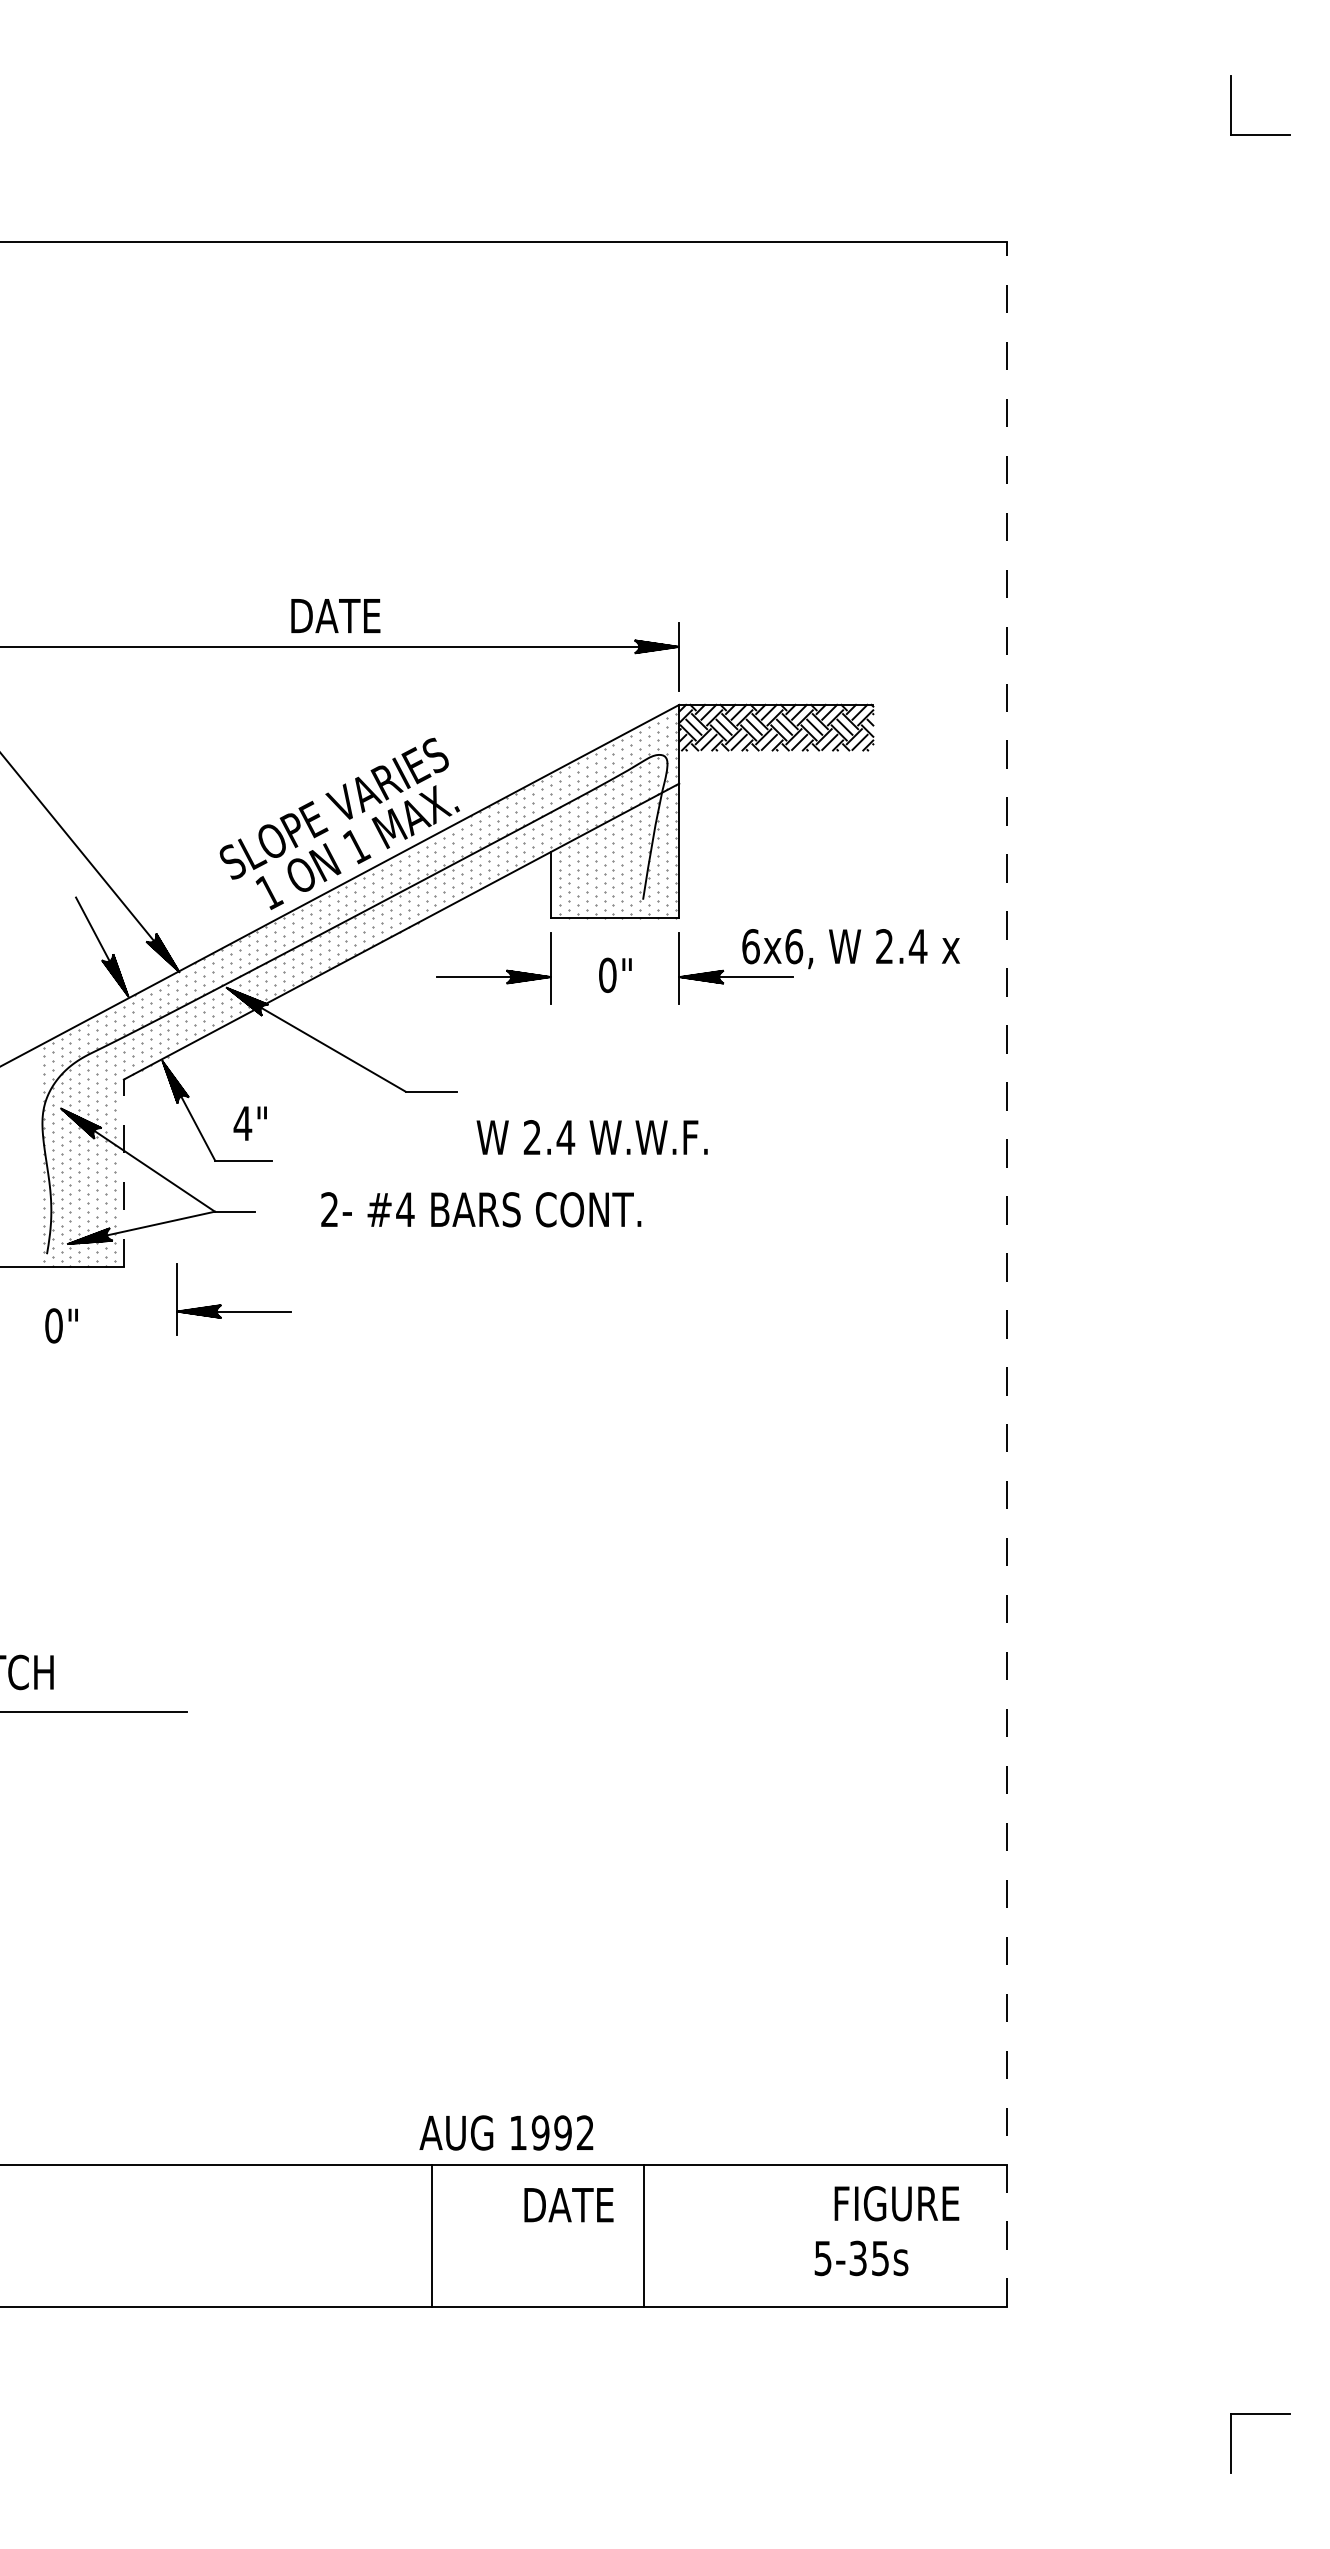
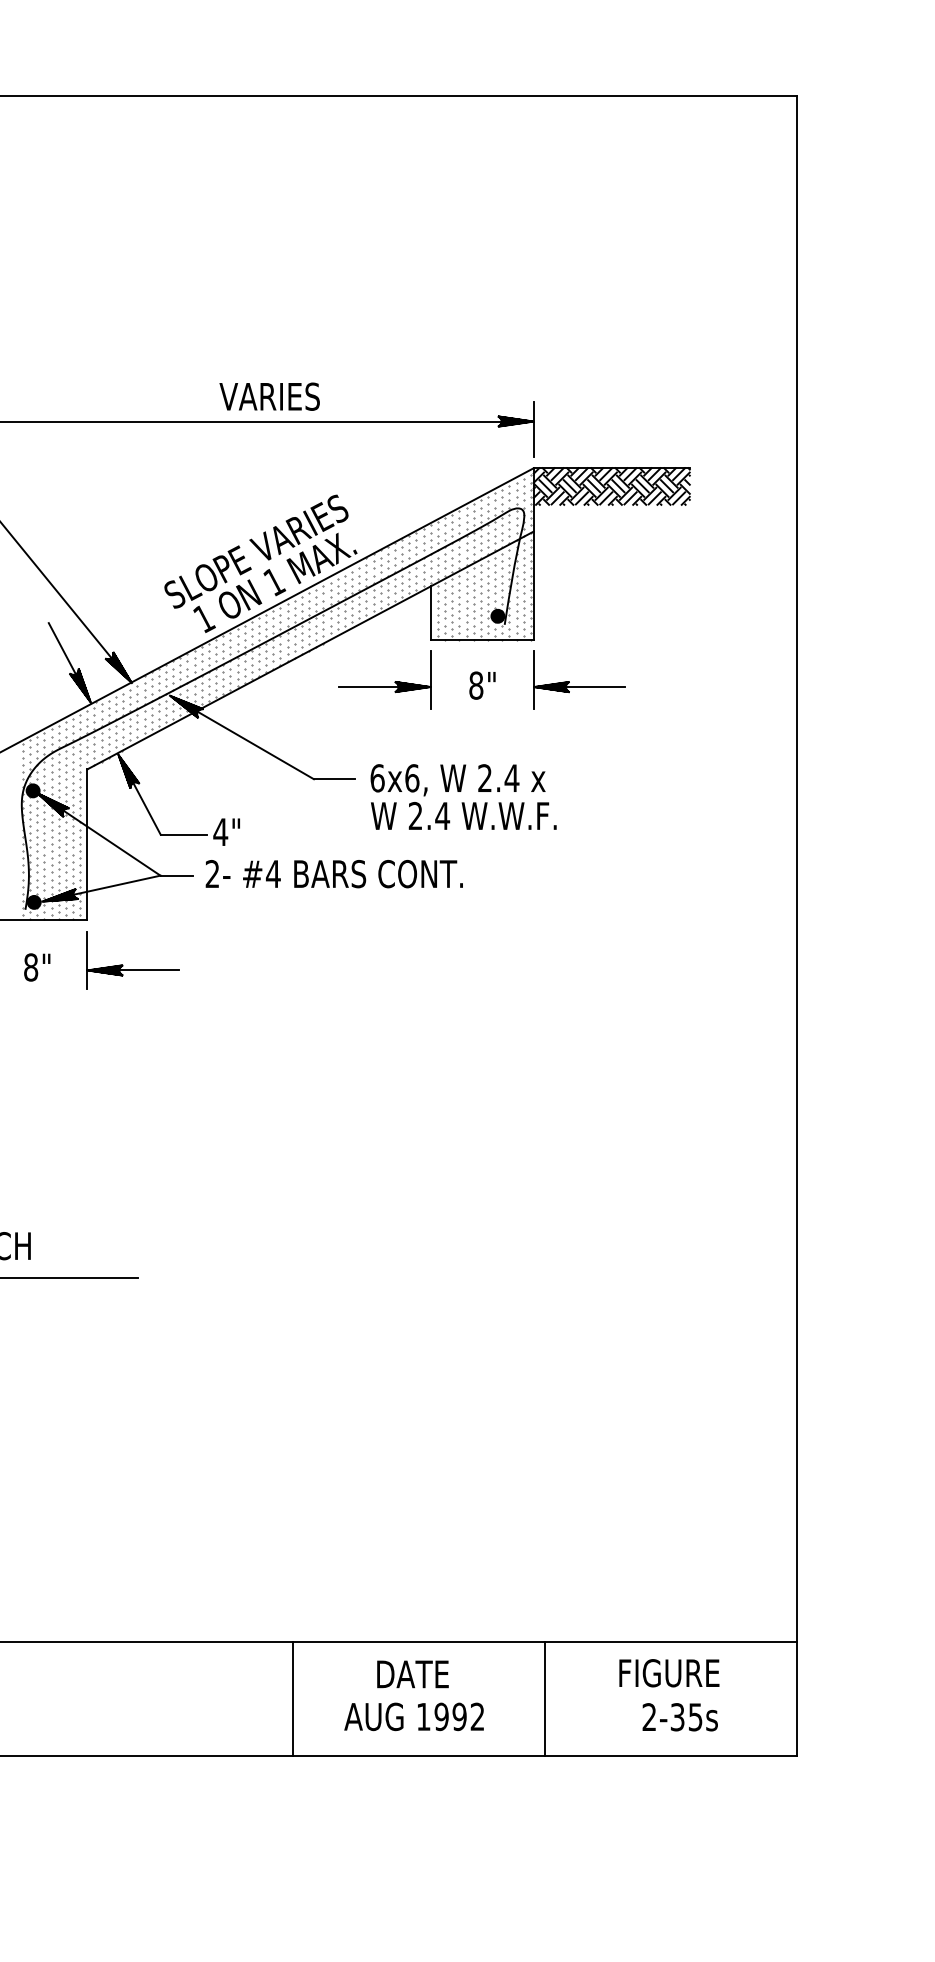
text: (350, 615) -> (269, 396), DATE -> VARIES
fill: (634, 888) -> (497, 615), added
text: (850, 949) -> (457, 780), moved
text: (607, 975) -> (476, 685), 0" -> 8"
fill: (56, 1105) -> (33, 790), added
text: (249, 1123) -> (226, 832), moved
line: (123, 1173) -> (86, 844), dashed -> solid
text: (481, 1209) -> (334, 873), moved
fill: (57, 1244) -> (33, 902), added
line: (1006, 1274) -> (796, 926), dashed -> solid
part: (233, 1311) -> (132, 970), moved
text: (53, 1326) -> (30, 967), 0" -> 8"
text: (506, 2132) -> (414, 1716), moved
text: (896, 2203) -> (669, 1673), moved
text: (568, 2205) -> (412, 1674), moved
line: (432, 2235) -> (293, 1698), moved
line: (643, 2235) -> (545, 1698), moved
text: (822, 2258) -> (648, 1717), 5-35s -> 2-35s

